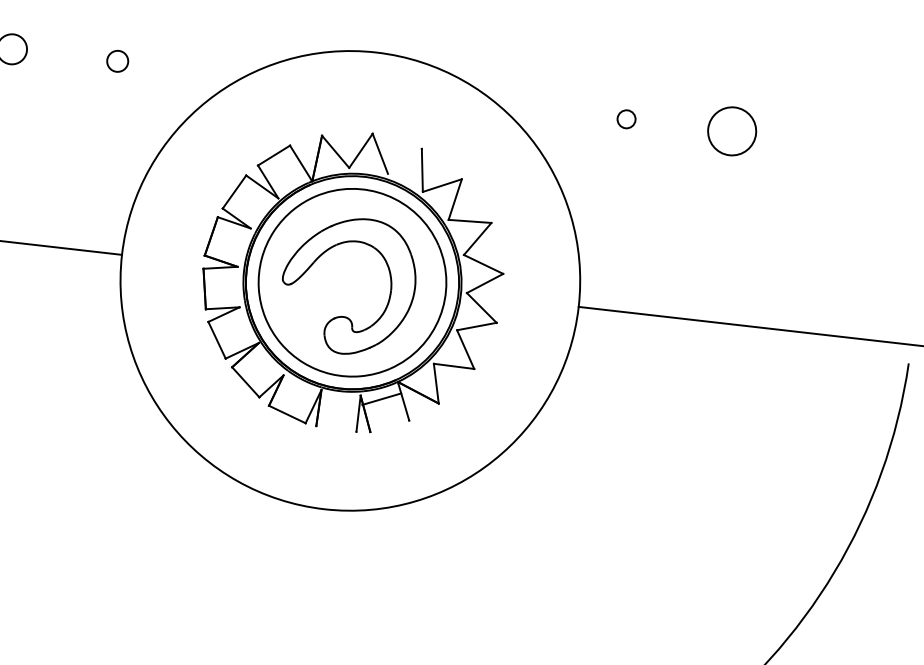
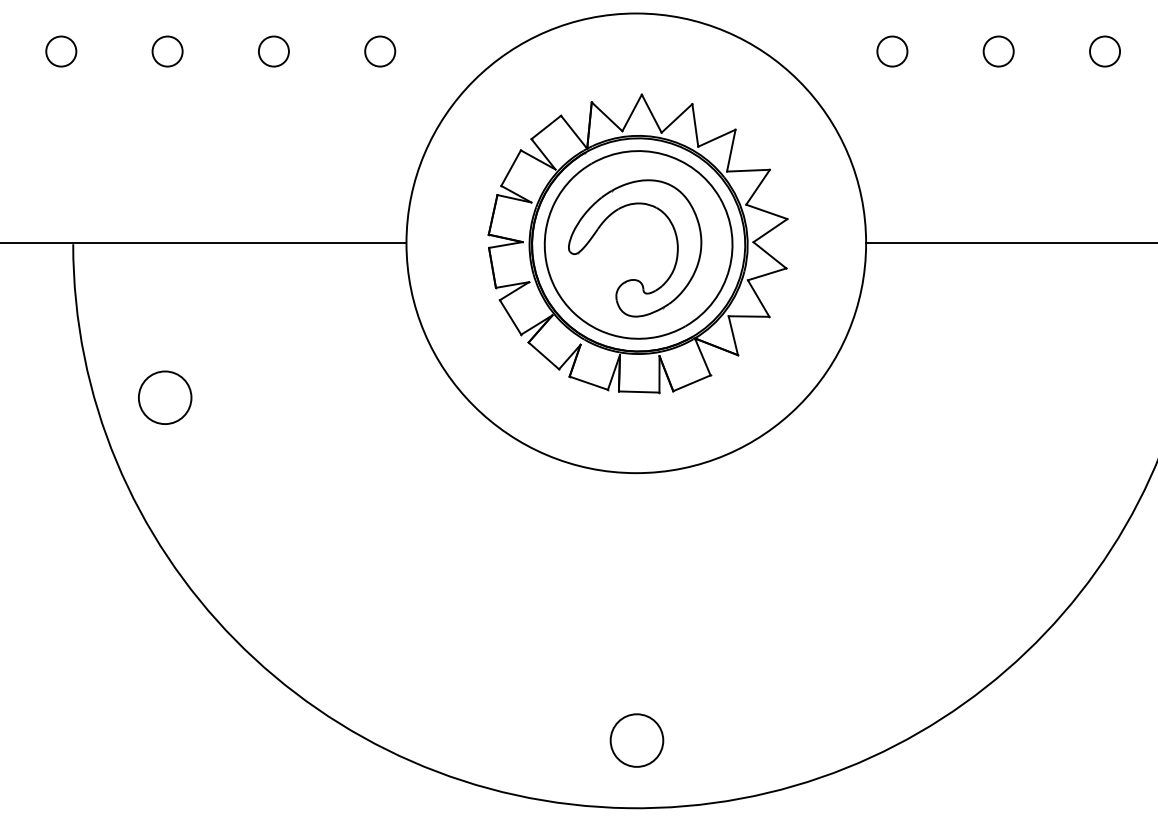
circle: (117, 61) -> (380, 51), size x1.43
circle: (626, 119) -> (892, 51), size x1.67
circle: (731, 131) -> (998, 51), size x0.62
circle: (837, 143) -> (1104, 51), added
line: (404, 161) -> (676, 118), added
line: (381, 399) -> (691, 383), moved
line: (335, 428) -> (638, 391), added

